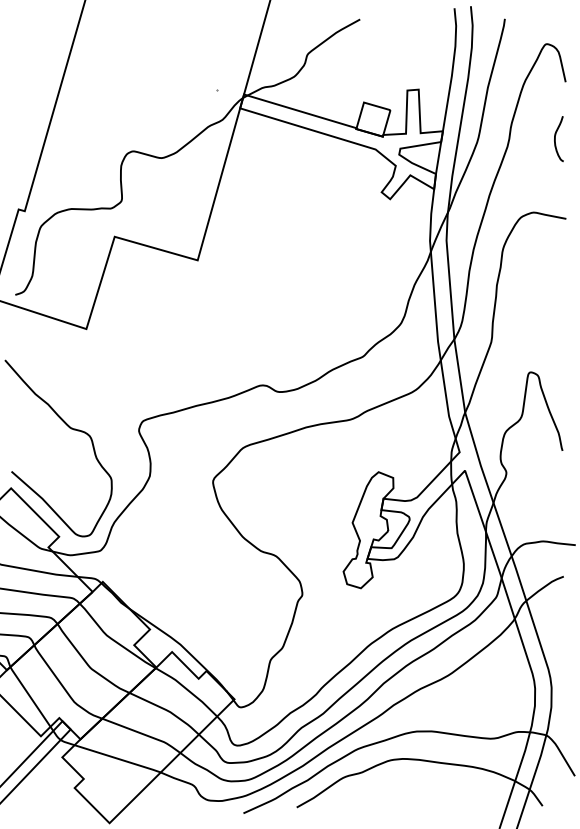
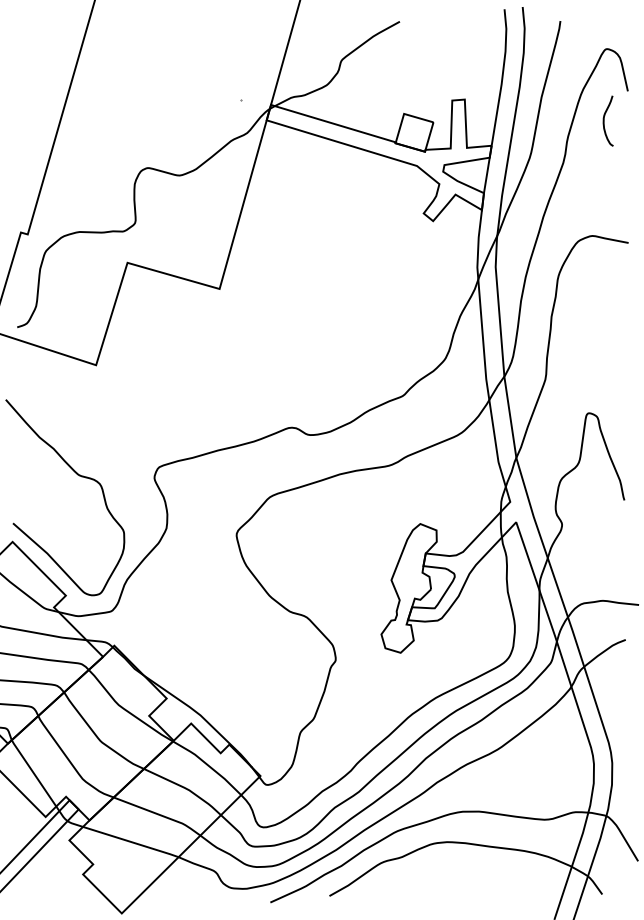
curve: (555, 139) -> (604, 121), moved

